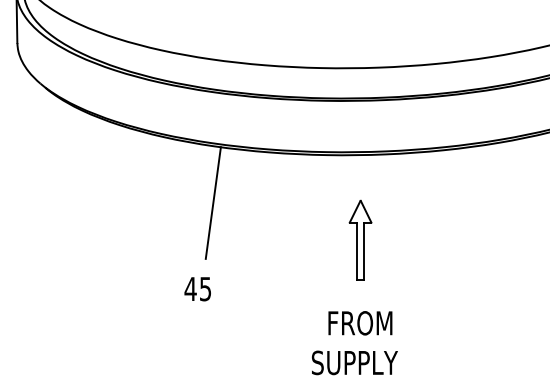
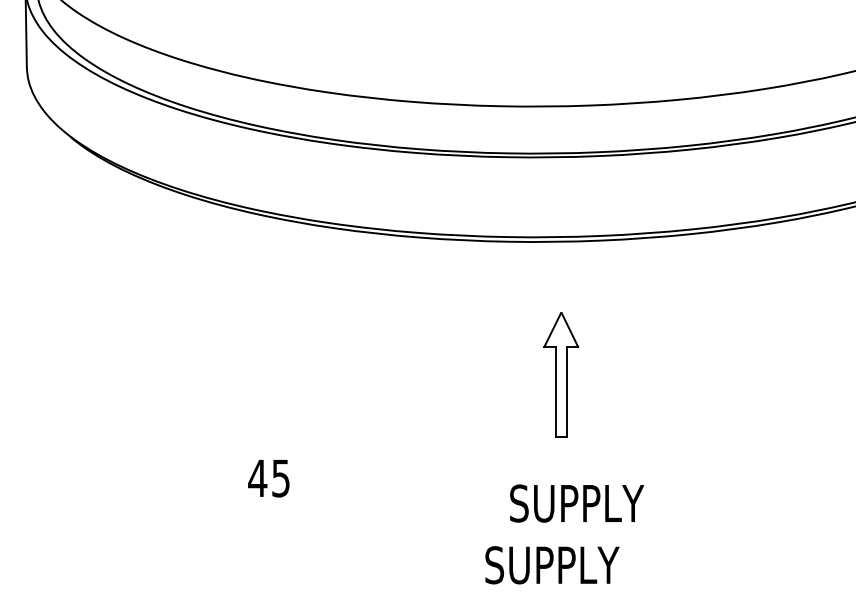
line: (212, 202) -> (330, 315), removed
text: (197, 289) -> (268, 478), moved
text: (370, 323) -> (576, 503), FROM -> SUPPLY

